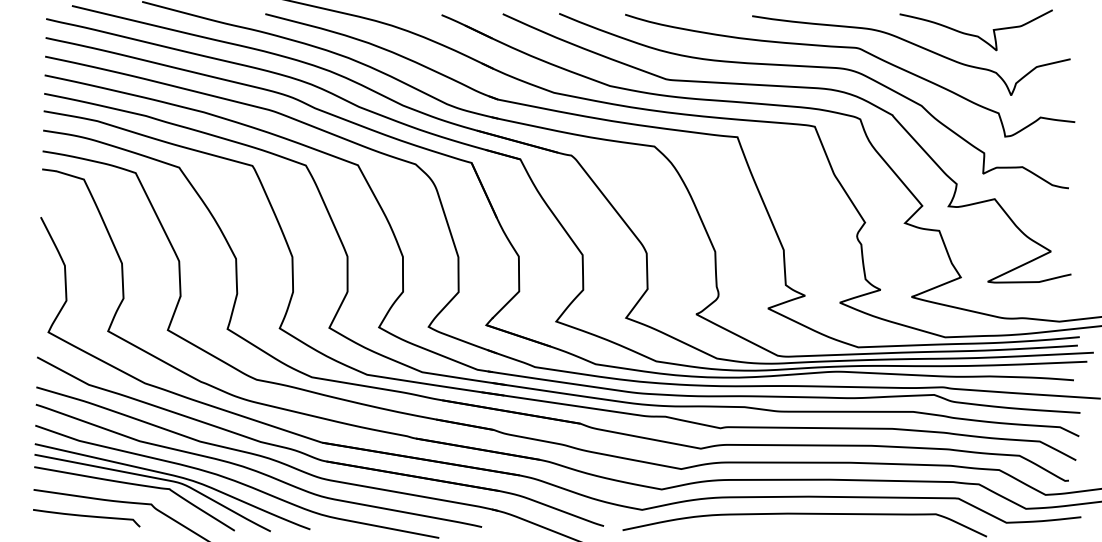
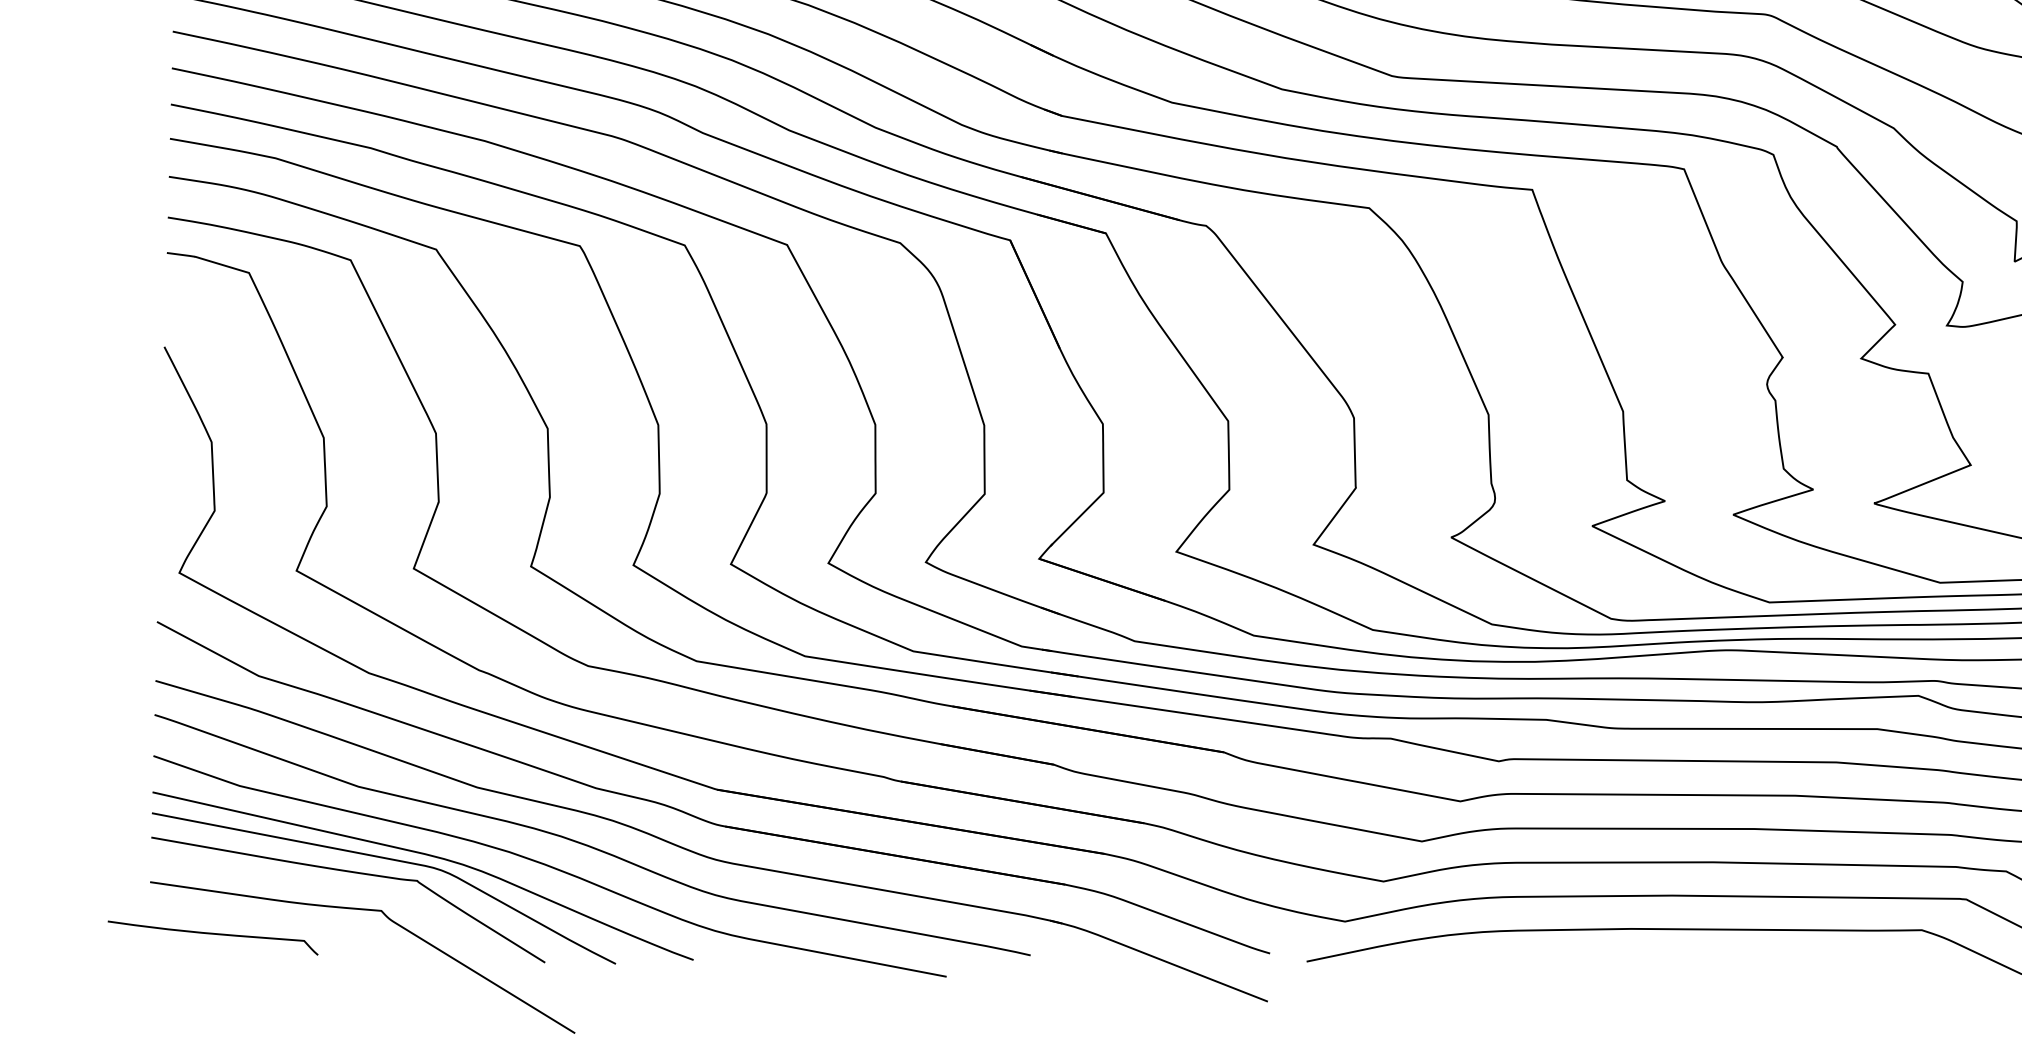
curve: (87, 517) -> (214, 936), moved

